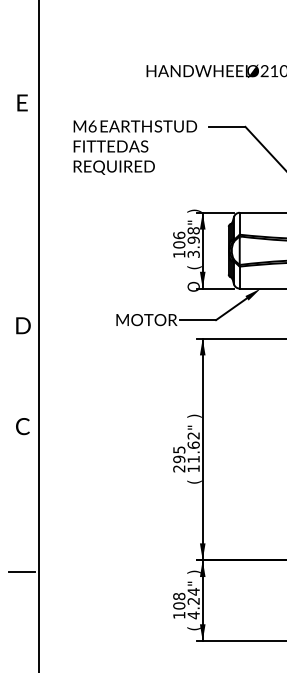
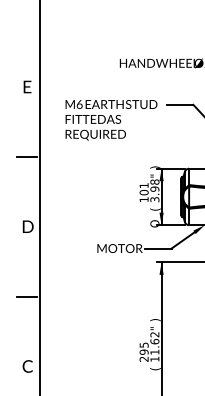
line: (21, 196) -> (26, 156), added
text: (179, 235) -> (144, 185), 106 -> 101
text: (23, 325) -> (28, 226), moved
line: (21, 384) -> (26, 296), added
text: (22, 426) -> (27, 366), moved

